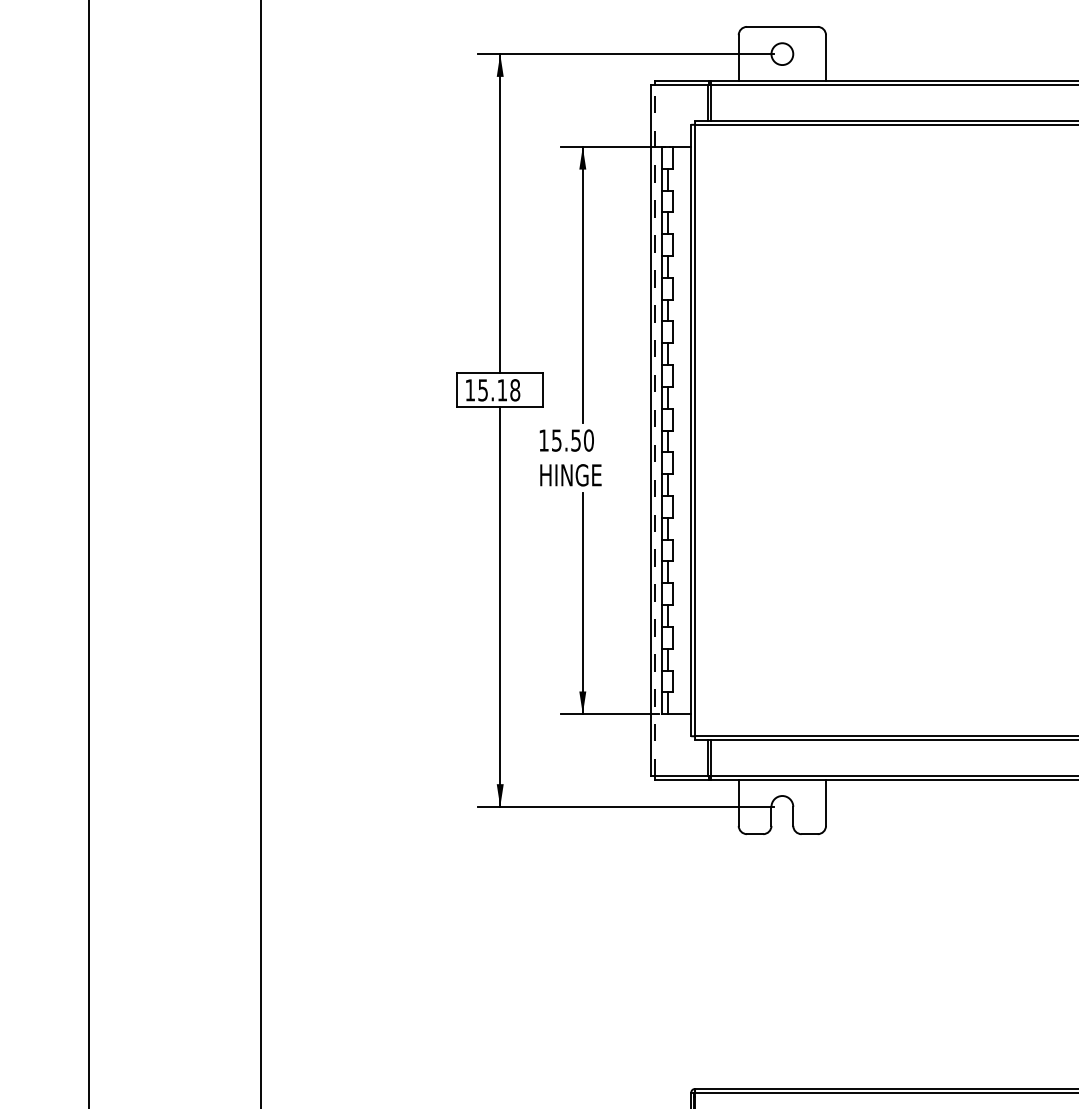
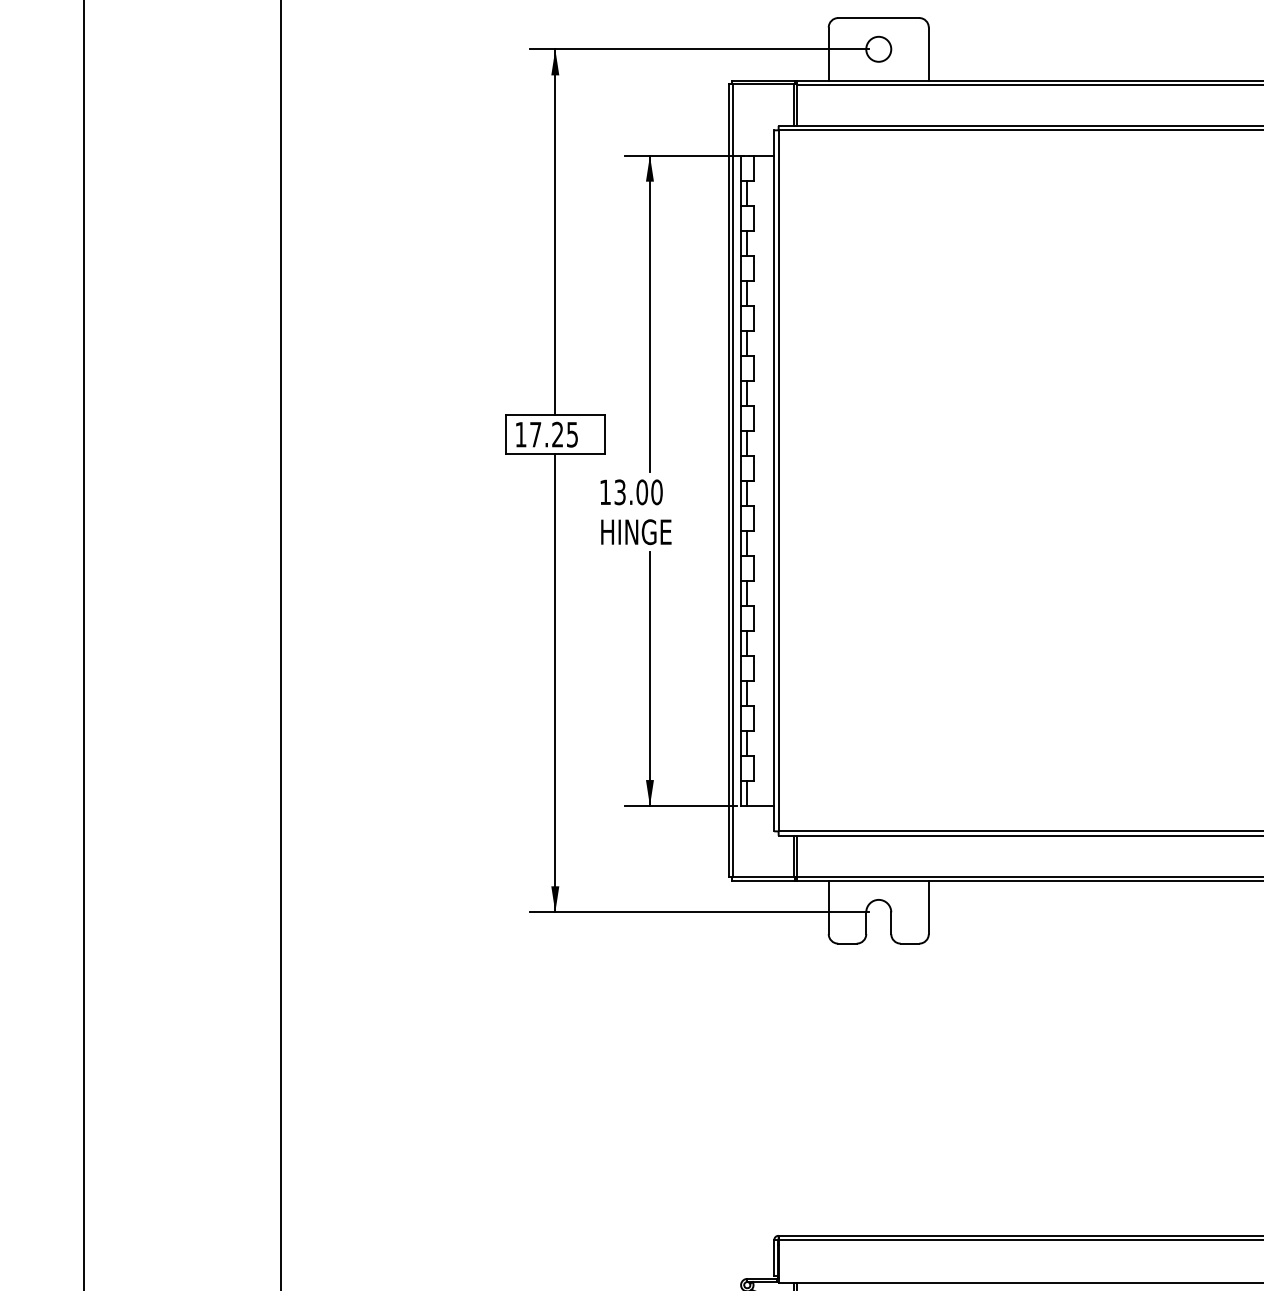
text: (499, 390) -> (554, 434), 15.18 -> 17.25
line: (655, 430) -> (733, 480), dashed -> solid
text: (566, 440) -> (631, 492), 15.50 -> 13.00

